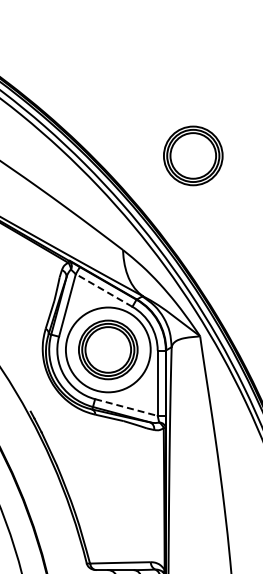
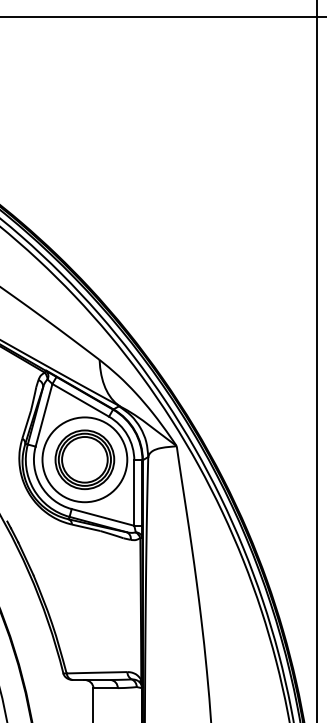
part: (192, 155) -> (169, 265), removed
line: (103, 290) -> (80, 400), dashed -> solid
line: (126, 407) -> (103, 517), dashed -> solid

